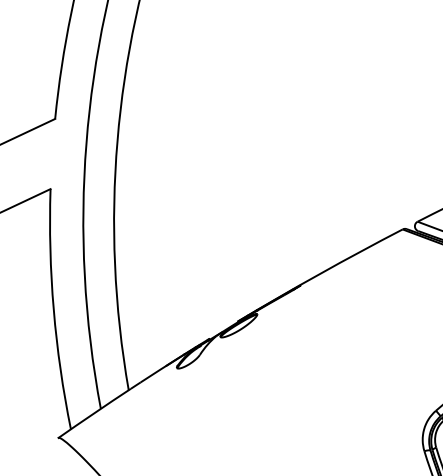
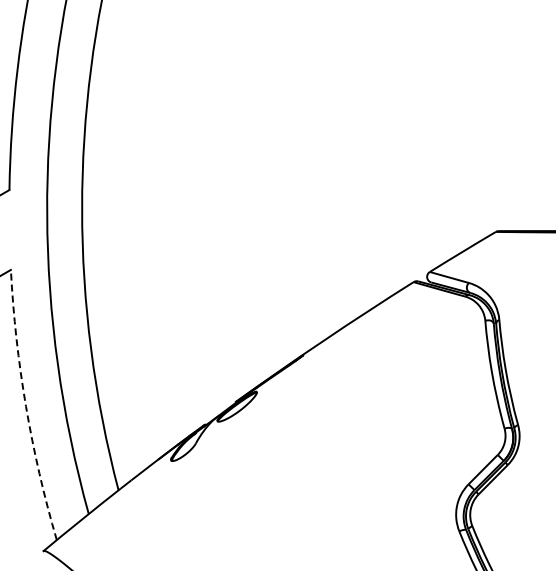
arc: (54, 309) -> (26, 406), solid -> dashed

